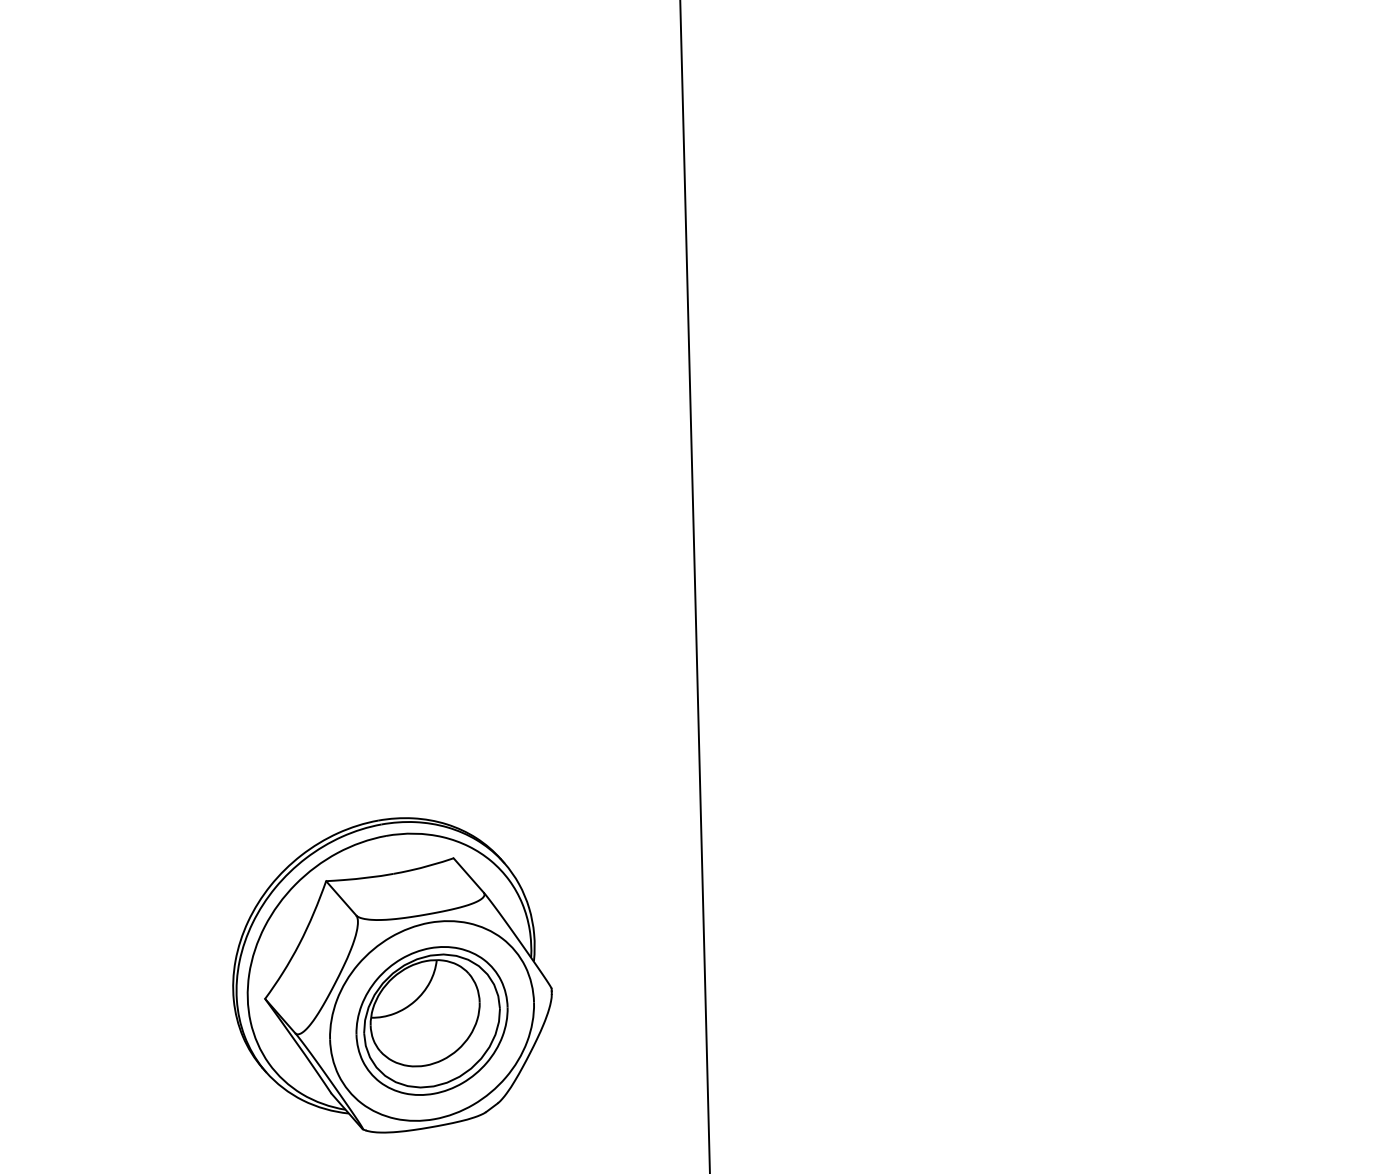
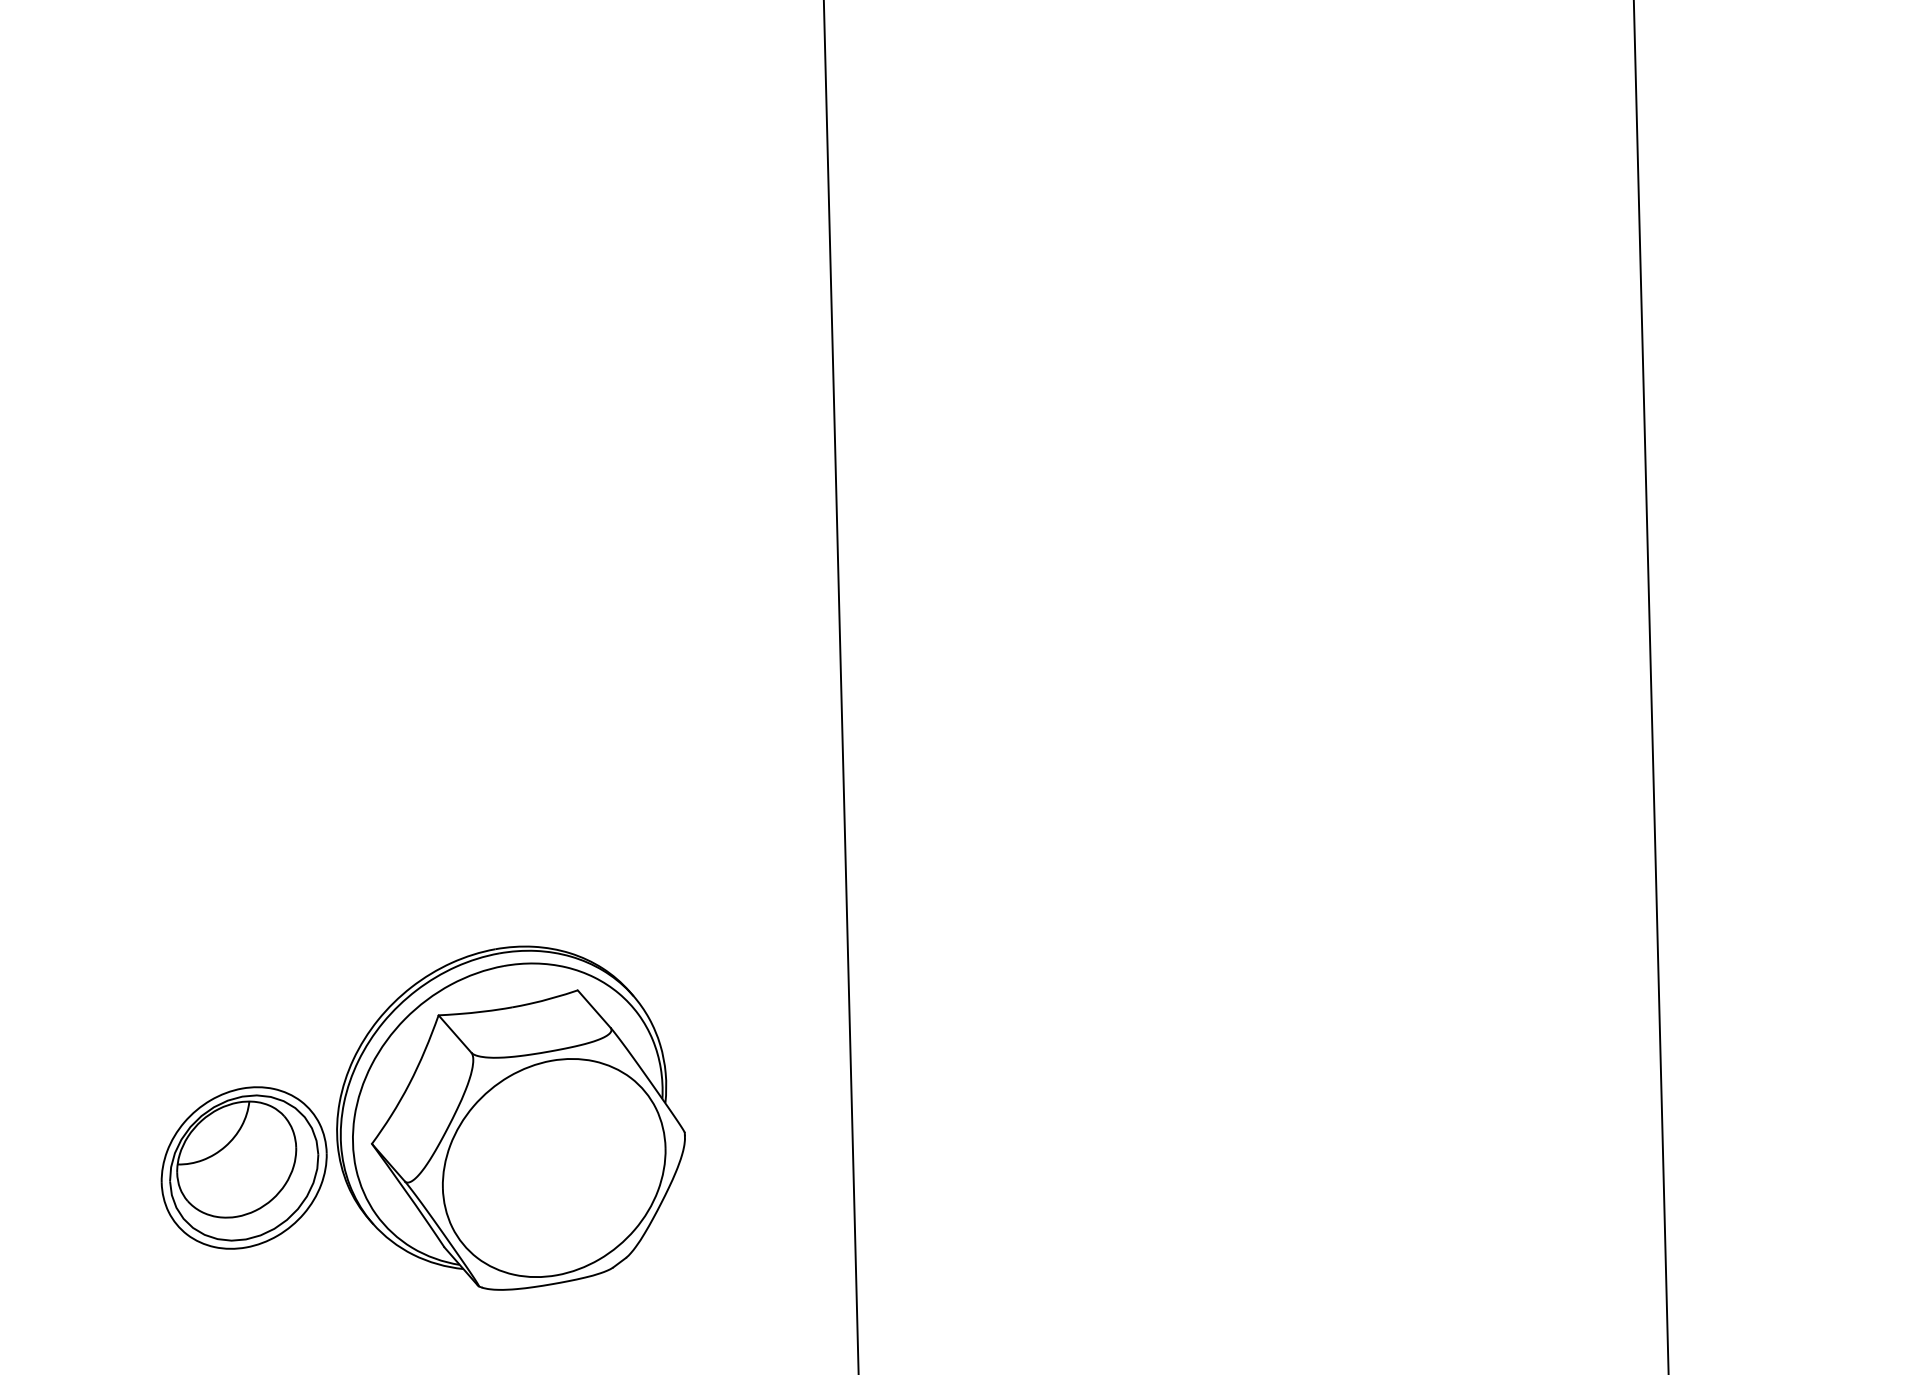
part: (431, 1020) -> (243, 1167), moved

